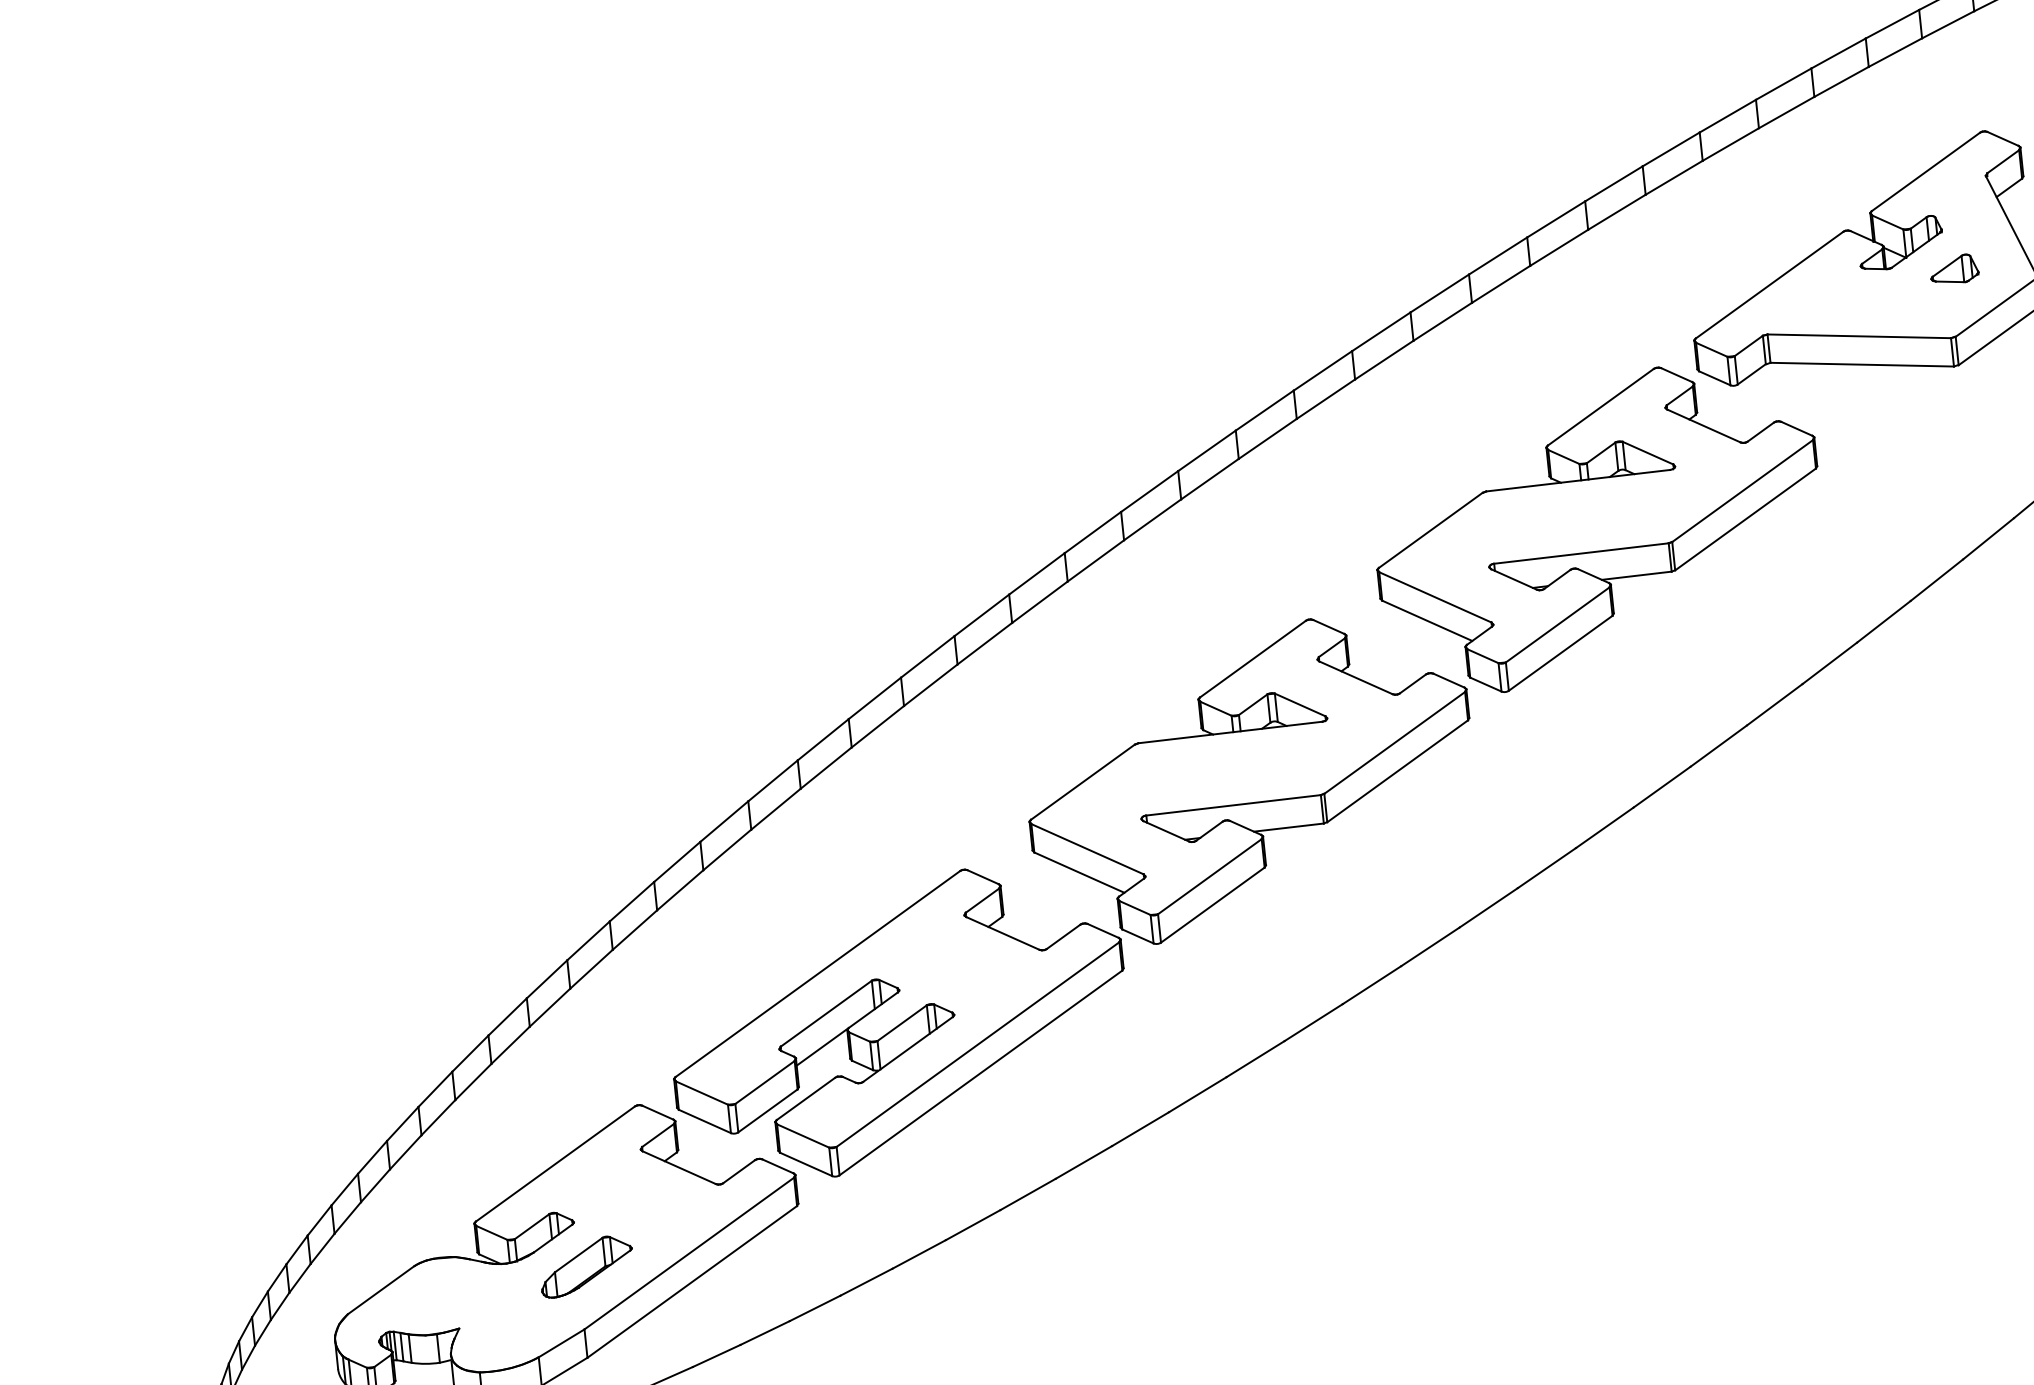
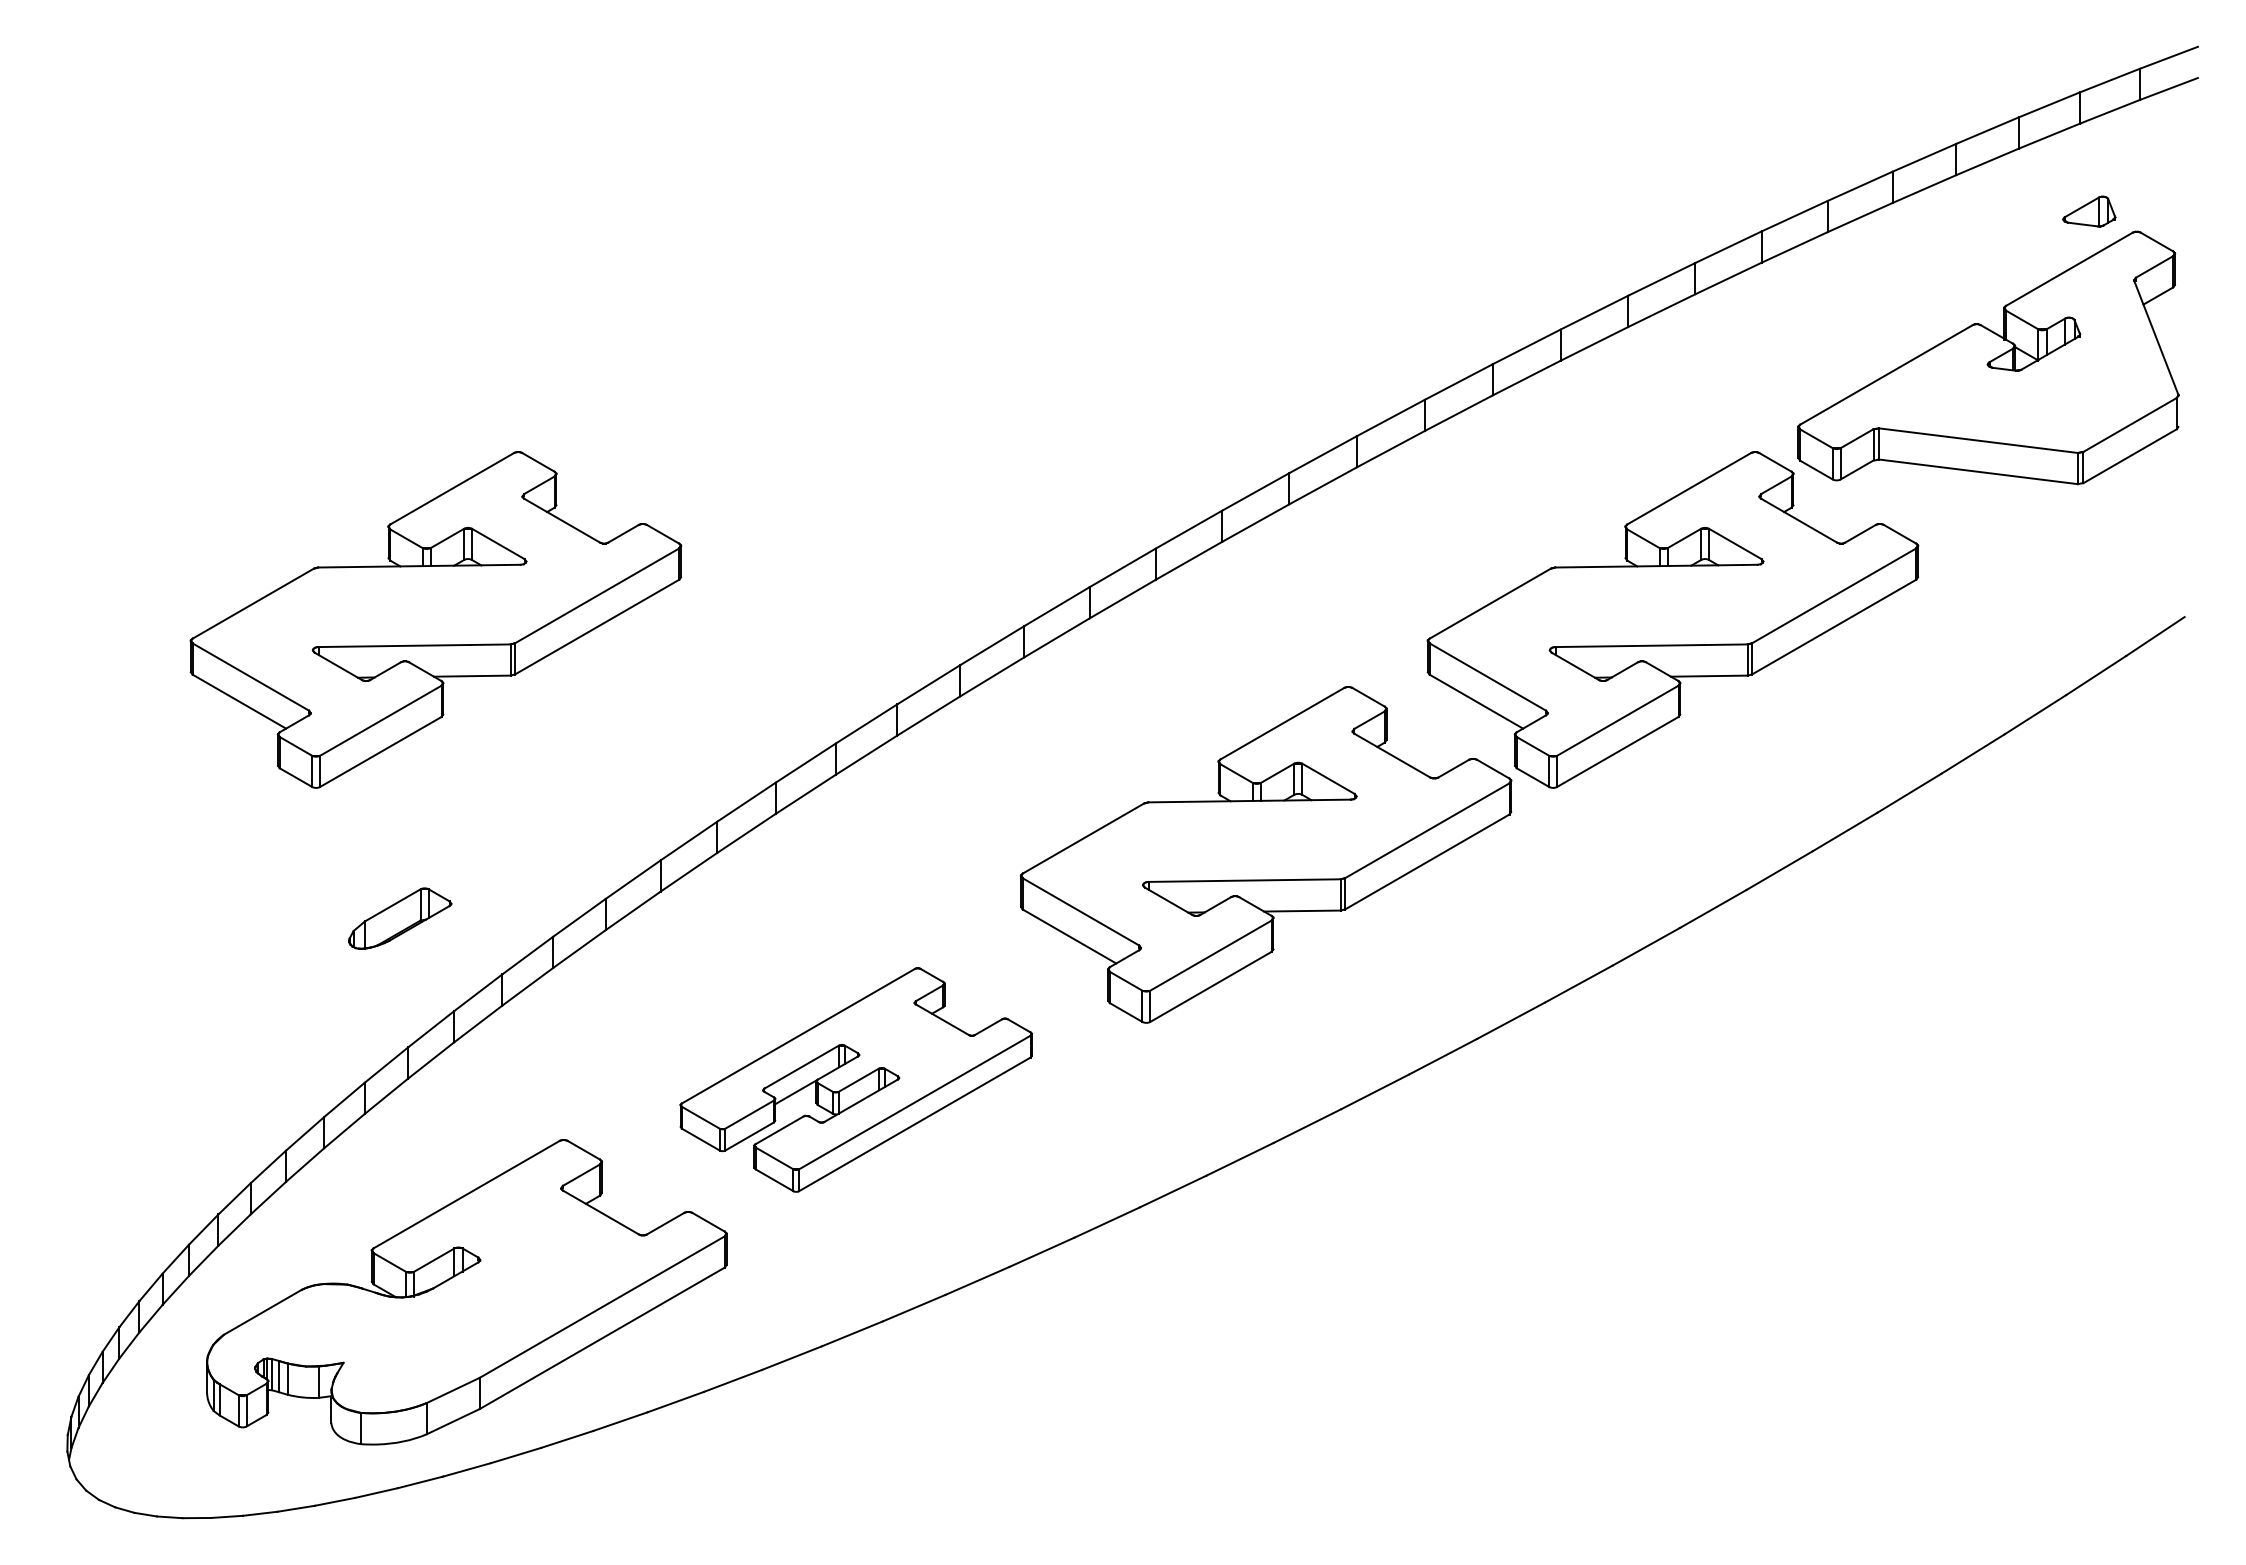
part: (1954, 269) -> (2089, 211), moved
part: (473, 643) -> (435, 619), added
part: (899, 1022) -> (856, 1079), size x0.7
part: (586, 1266) -> (400, 918), moved

